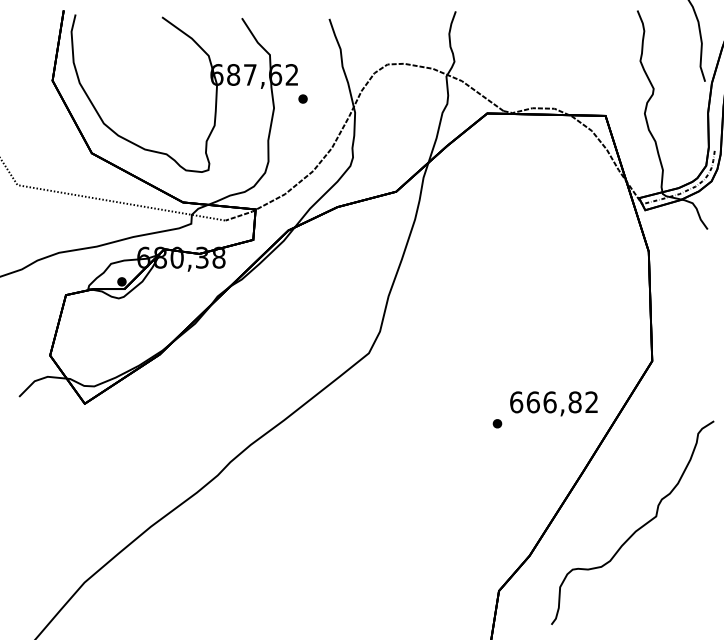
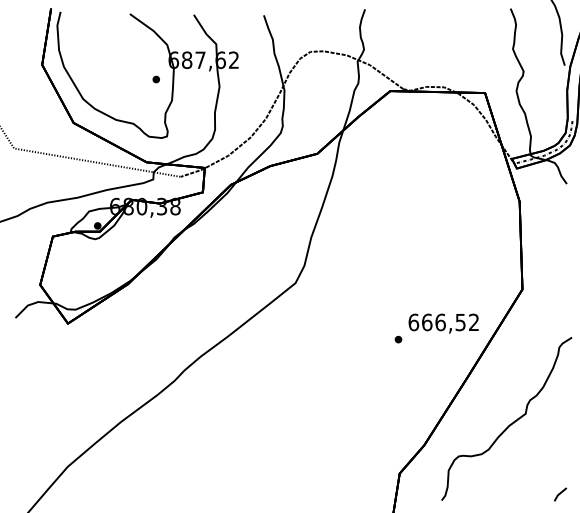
part: (302, 98) -> (155, 79), moved
text: (574, 402) -> (460, 322), 666,82 -> 666,52
line: (699, 616) -> (560, 493), added

